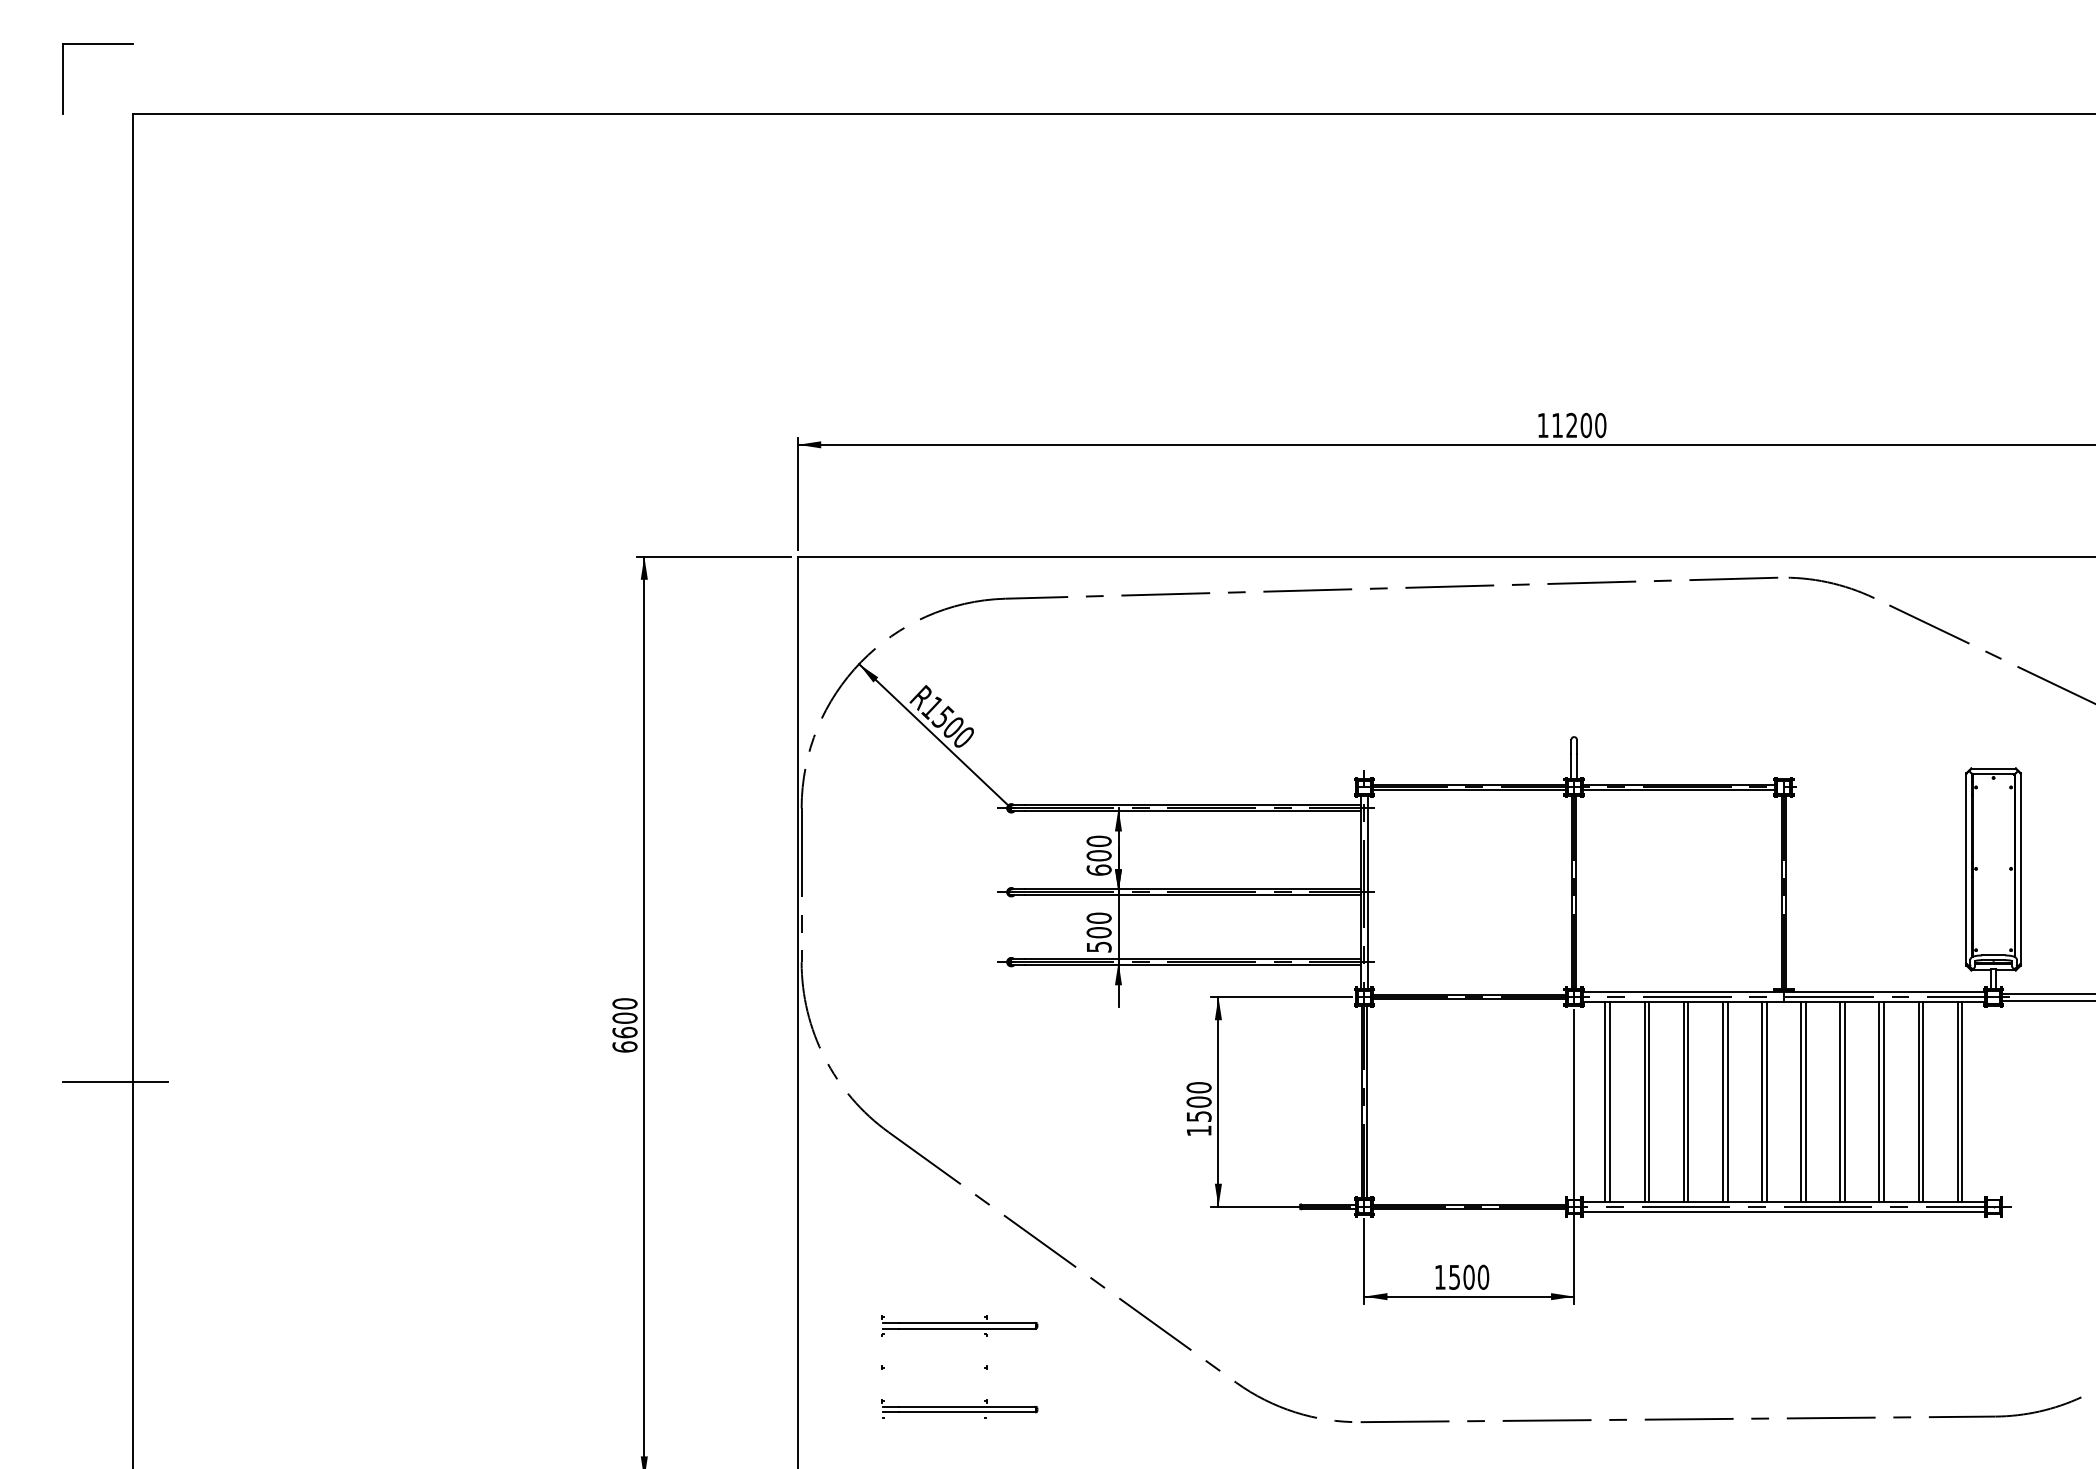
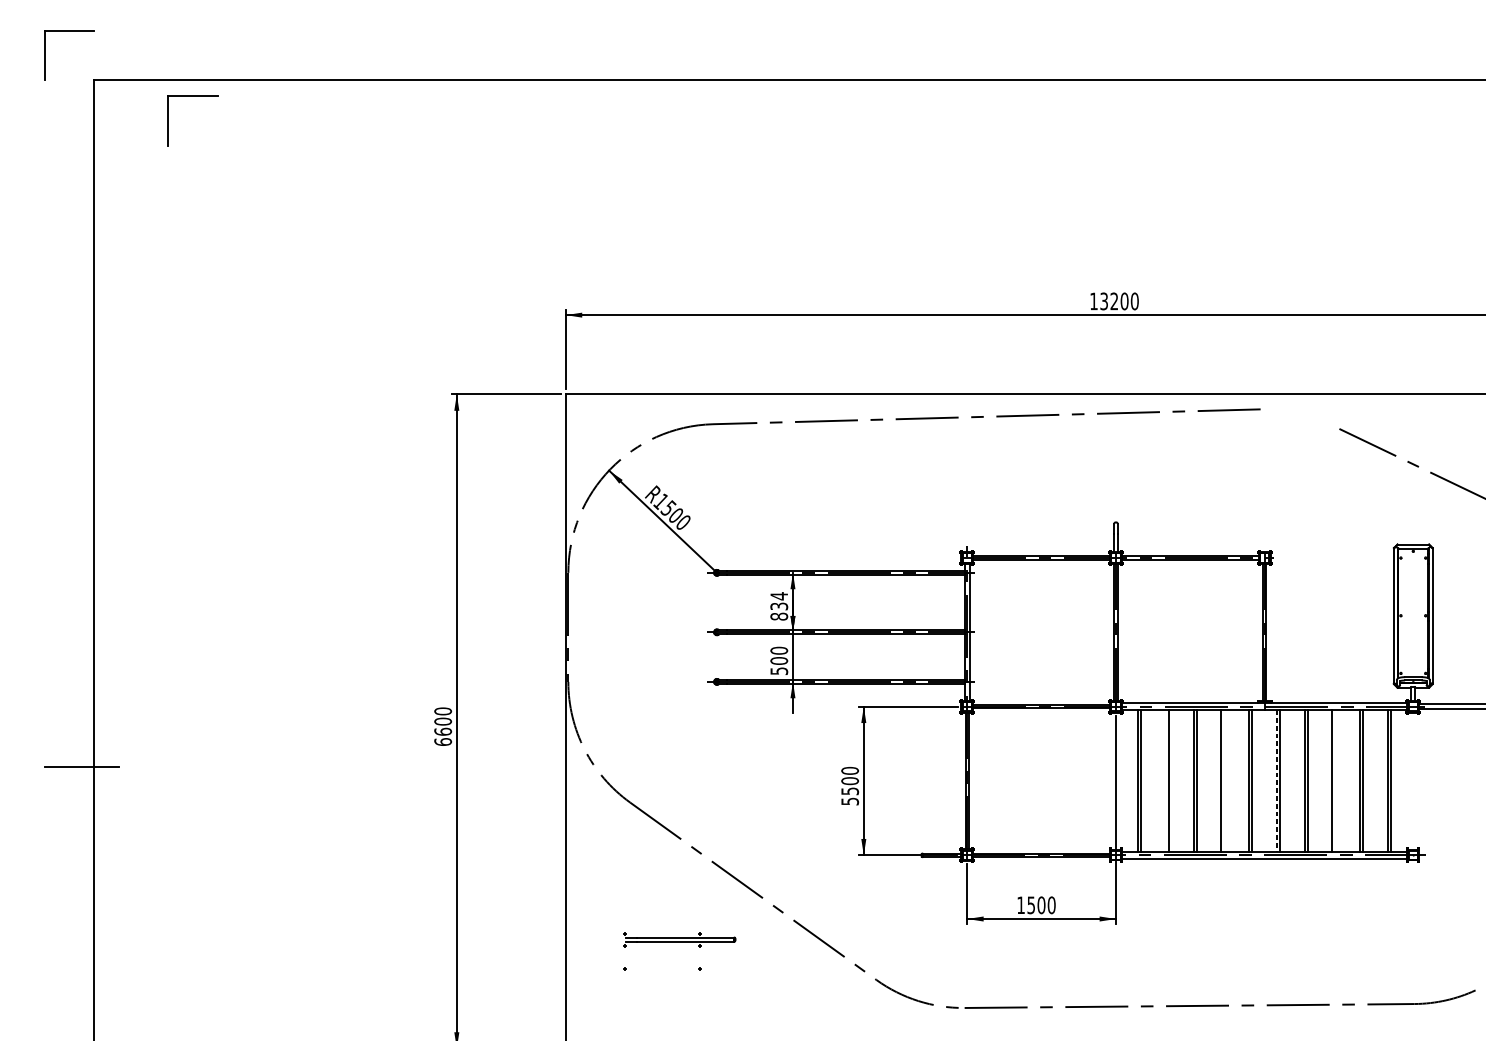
part: (271, 136) -> (192, 96), added
text: (1557, 425) -> (1104, 301), 11200 -> 13200
arc: (1831, 584) -> (1298, 414), removed
text: (1098, 855) -> (778, 606), 600 -> 834
line: (1644, 1101) -> (1165, 780), removed
line: (1727, 1101) -> (1224, 780), removed
line: (1801, 1101) -> (1277, 780), solid -> dashed
line: (1884, 1101) -> (1335, 780), removed
text: (1199, 1130) -> (850, 801), 1500 -> 5500
part: (959, 1408) -> (680, 998), removed

